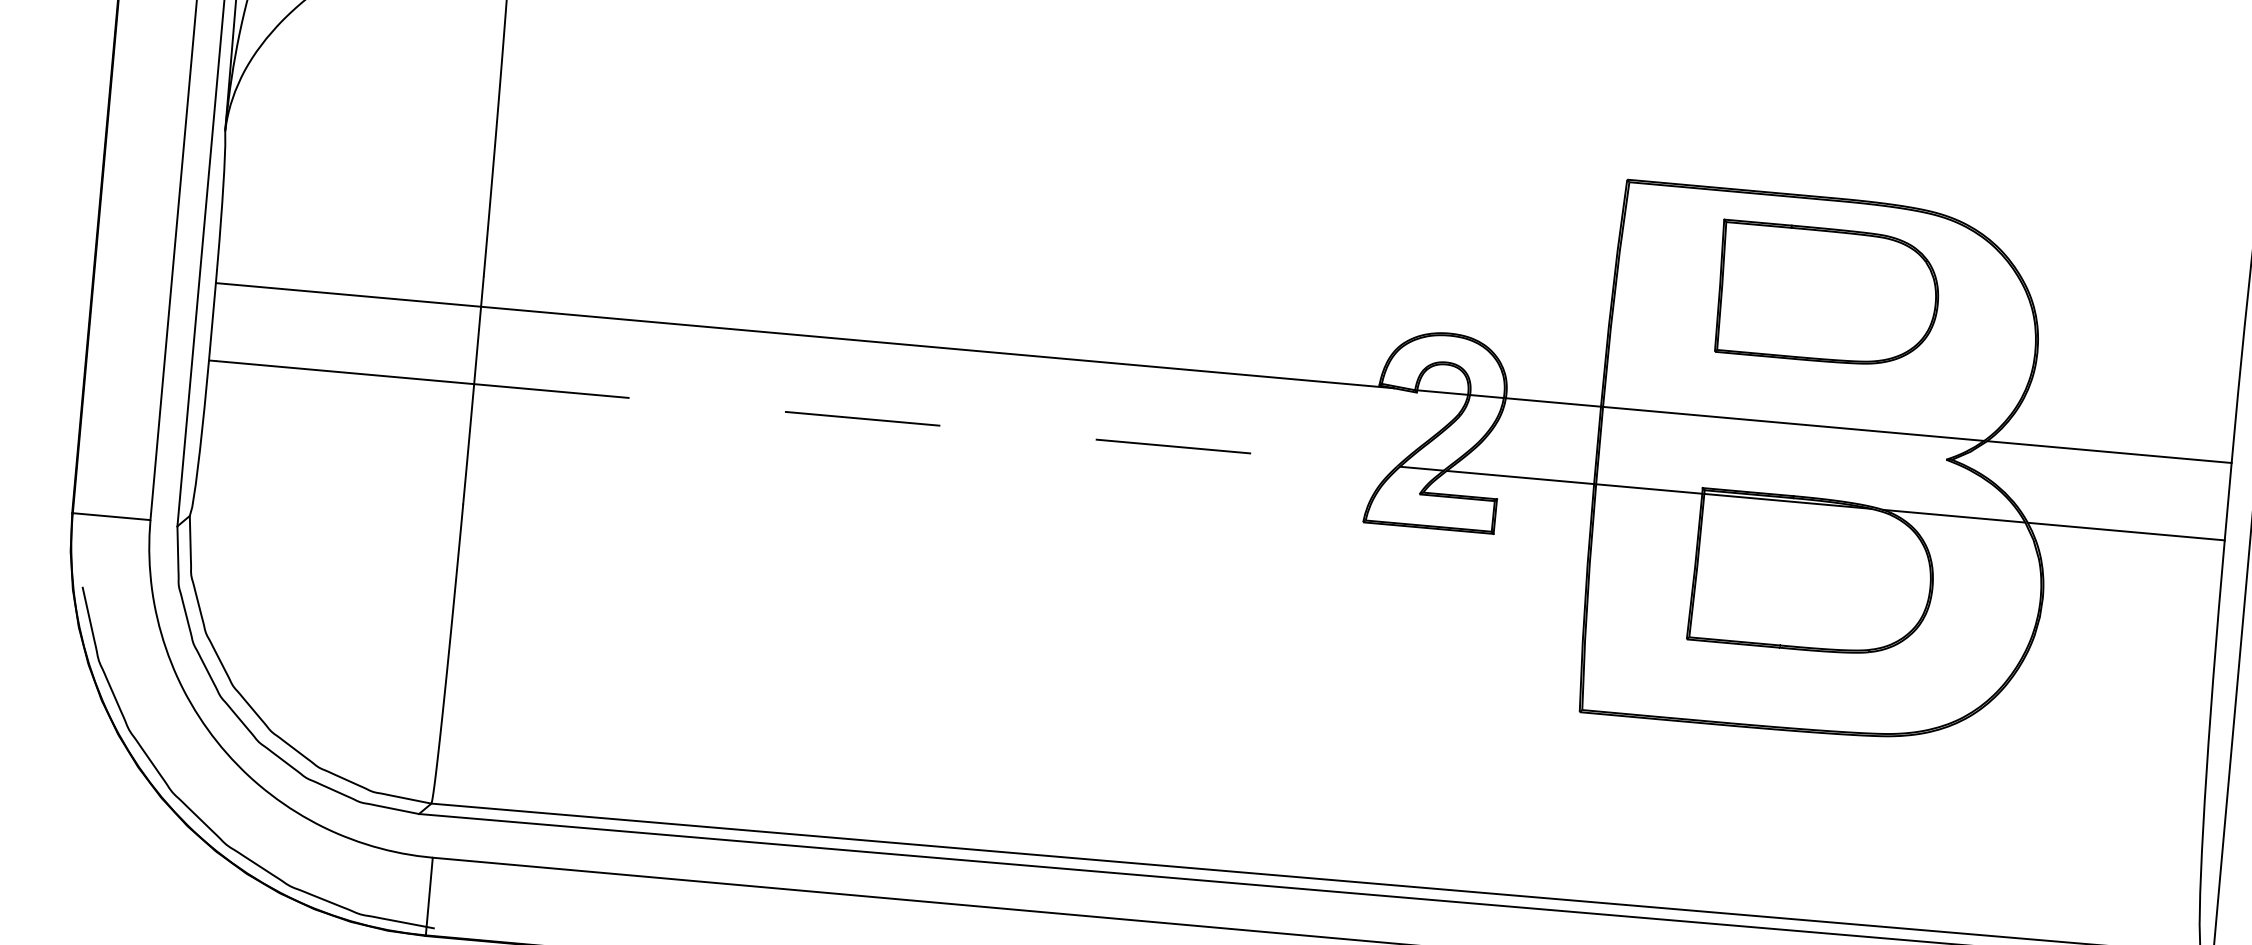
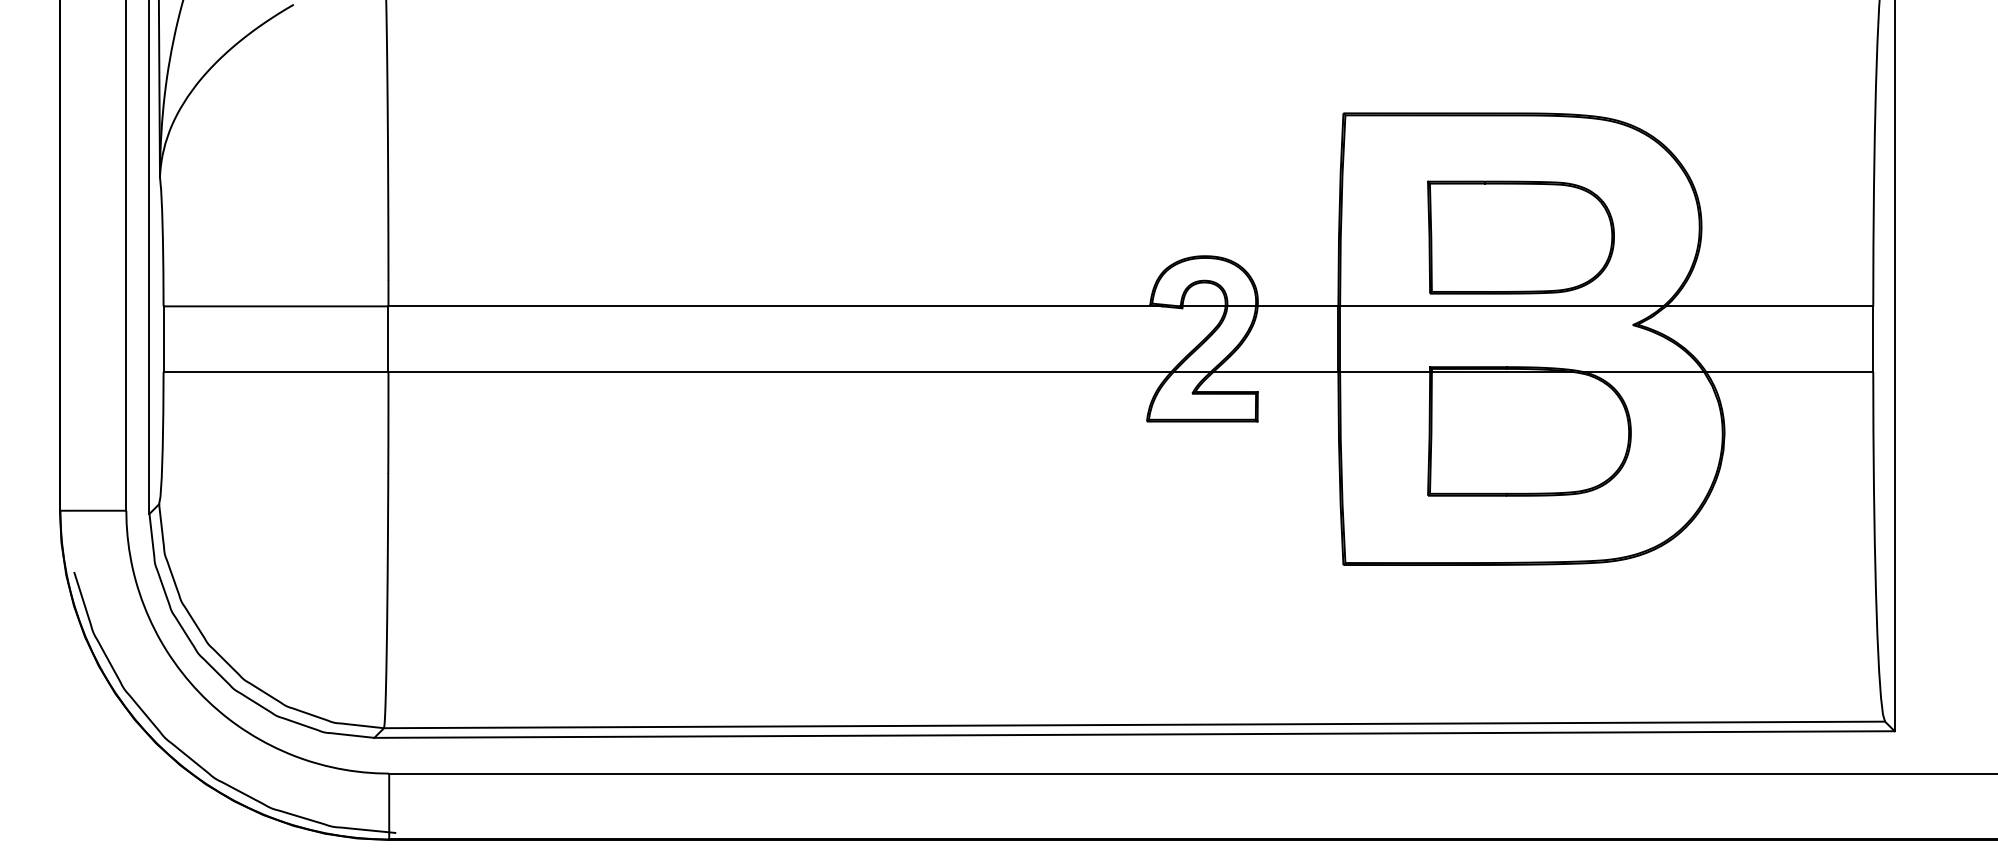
part: (1827, 295) -> (1520, 237), moved
line: (936, 425) -> (780, 372), dashed -> solid

